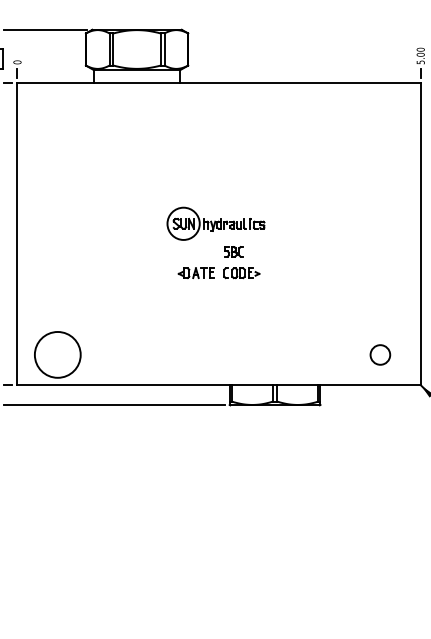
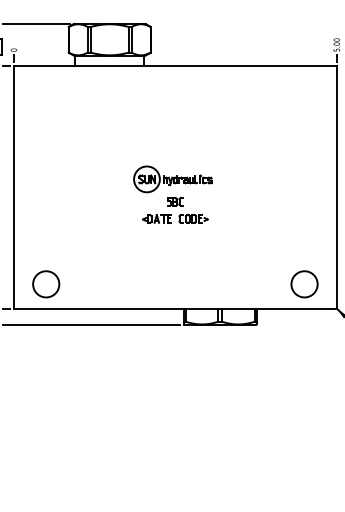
part: (234, 251) -> (175, 201), moved
circle: (58, 355) -> (46, 284), size x0.71
circle: (380, 355) -> (304, 284), size x1.67

